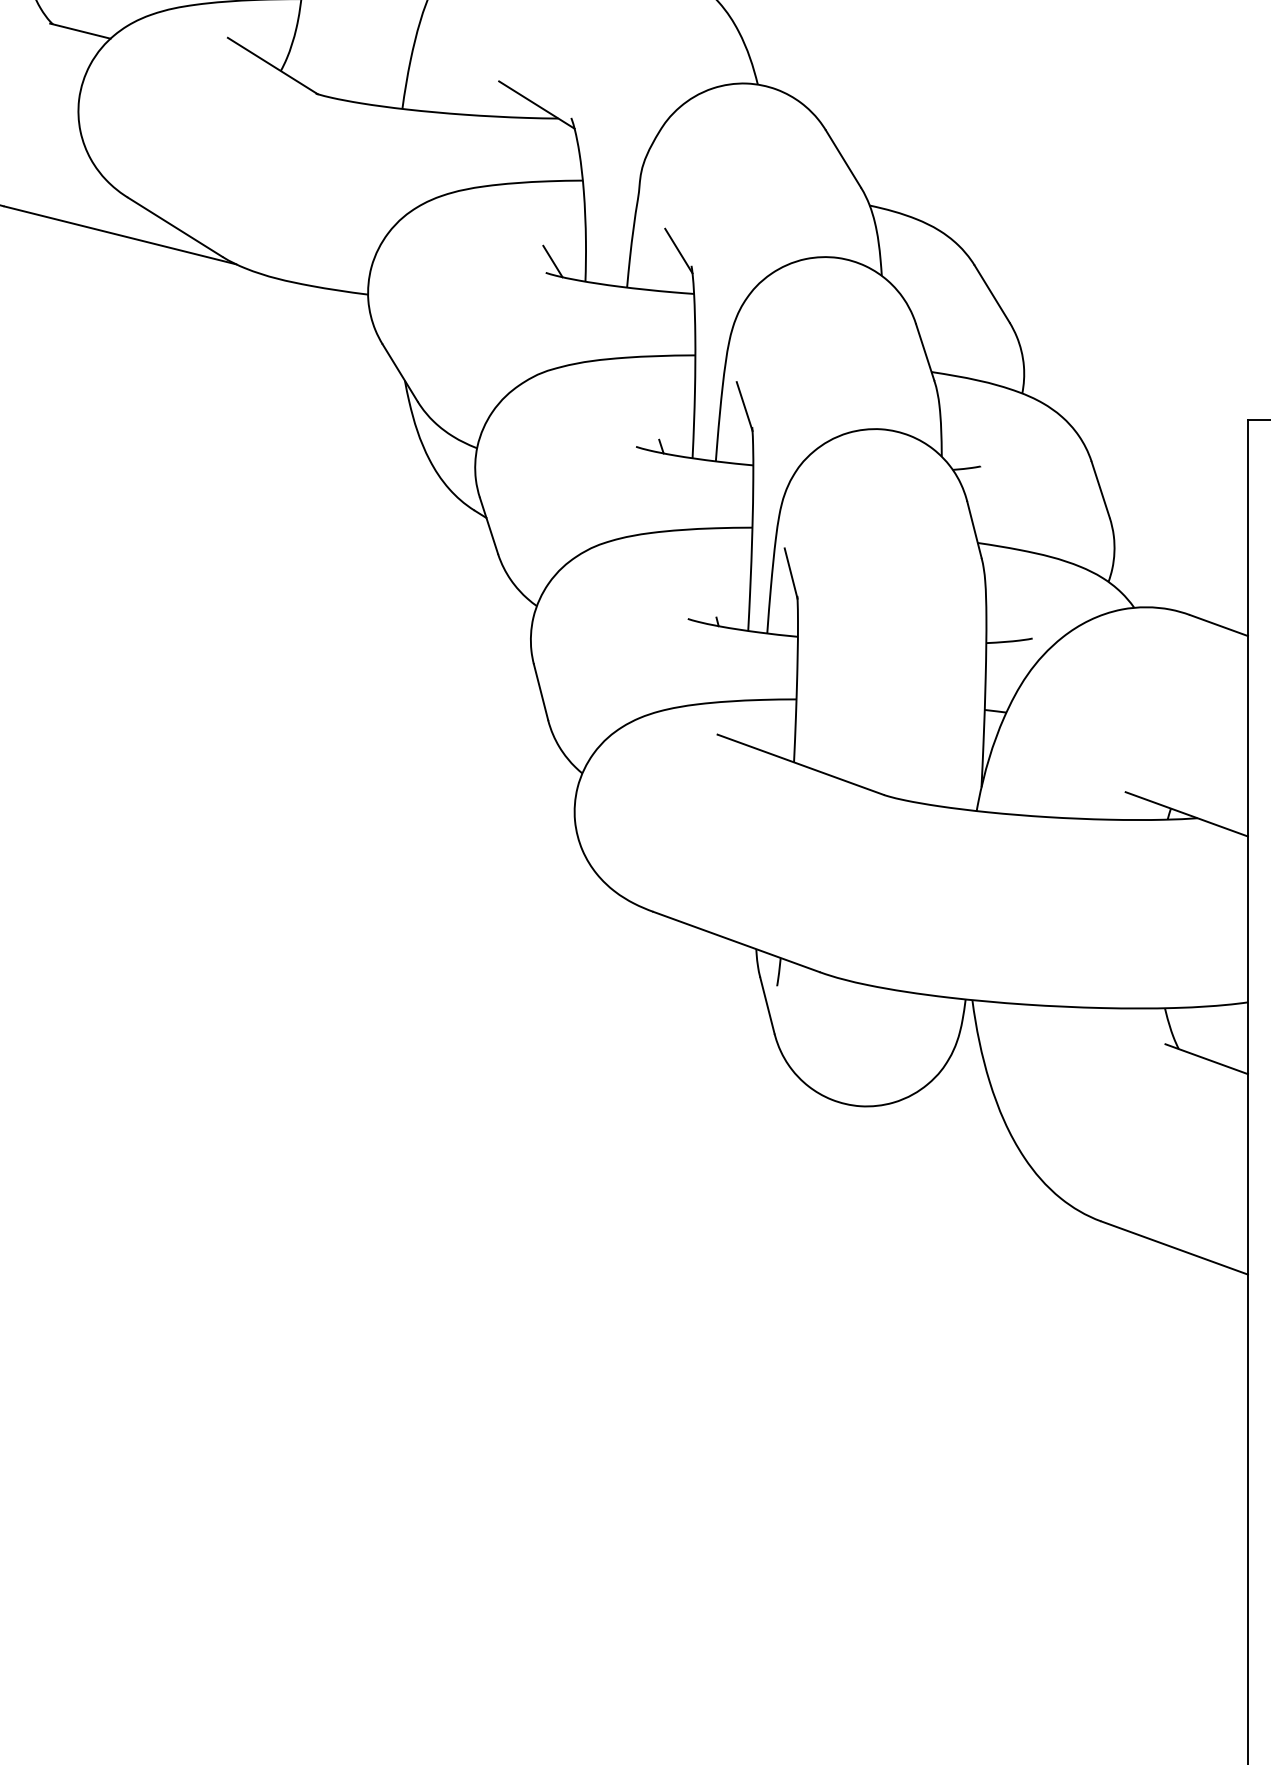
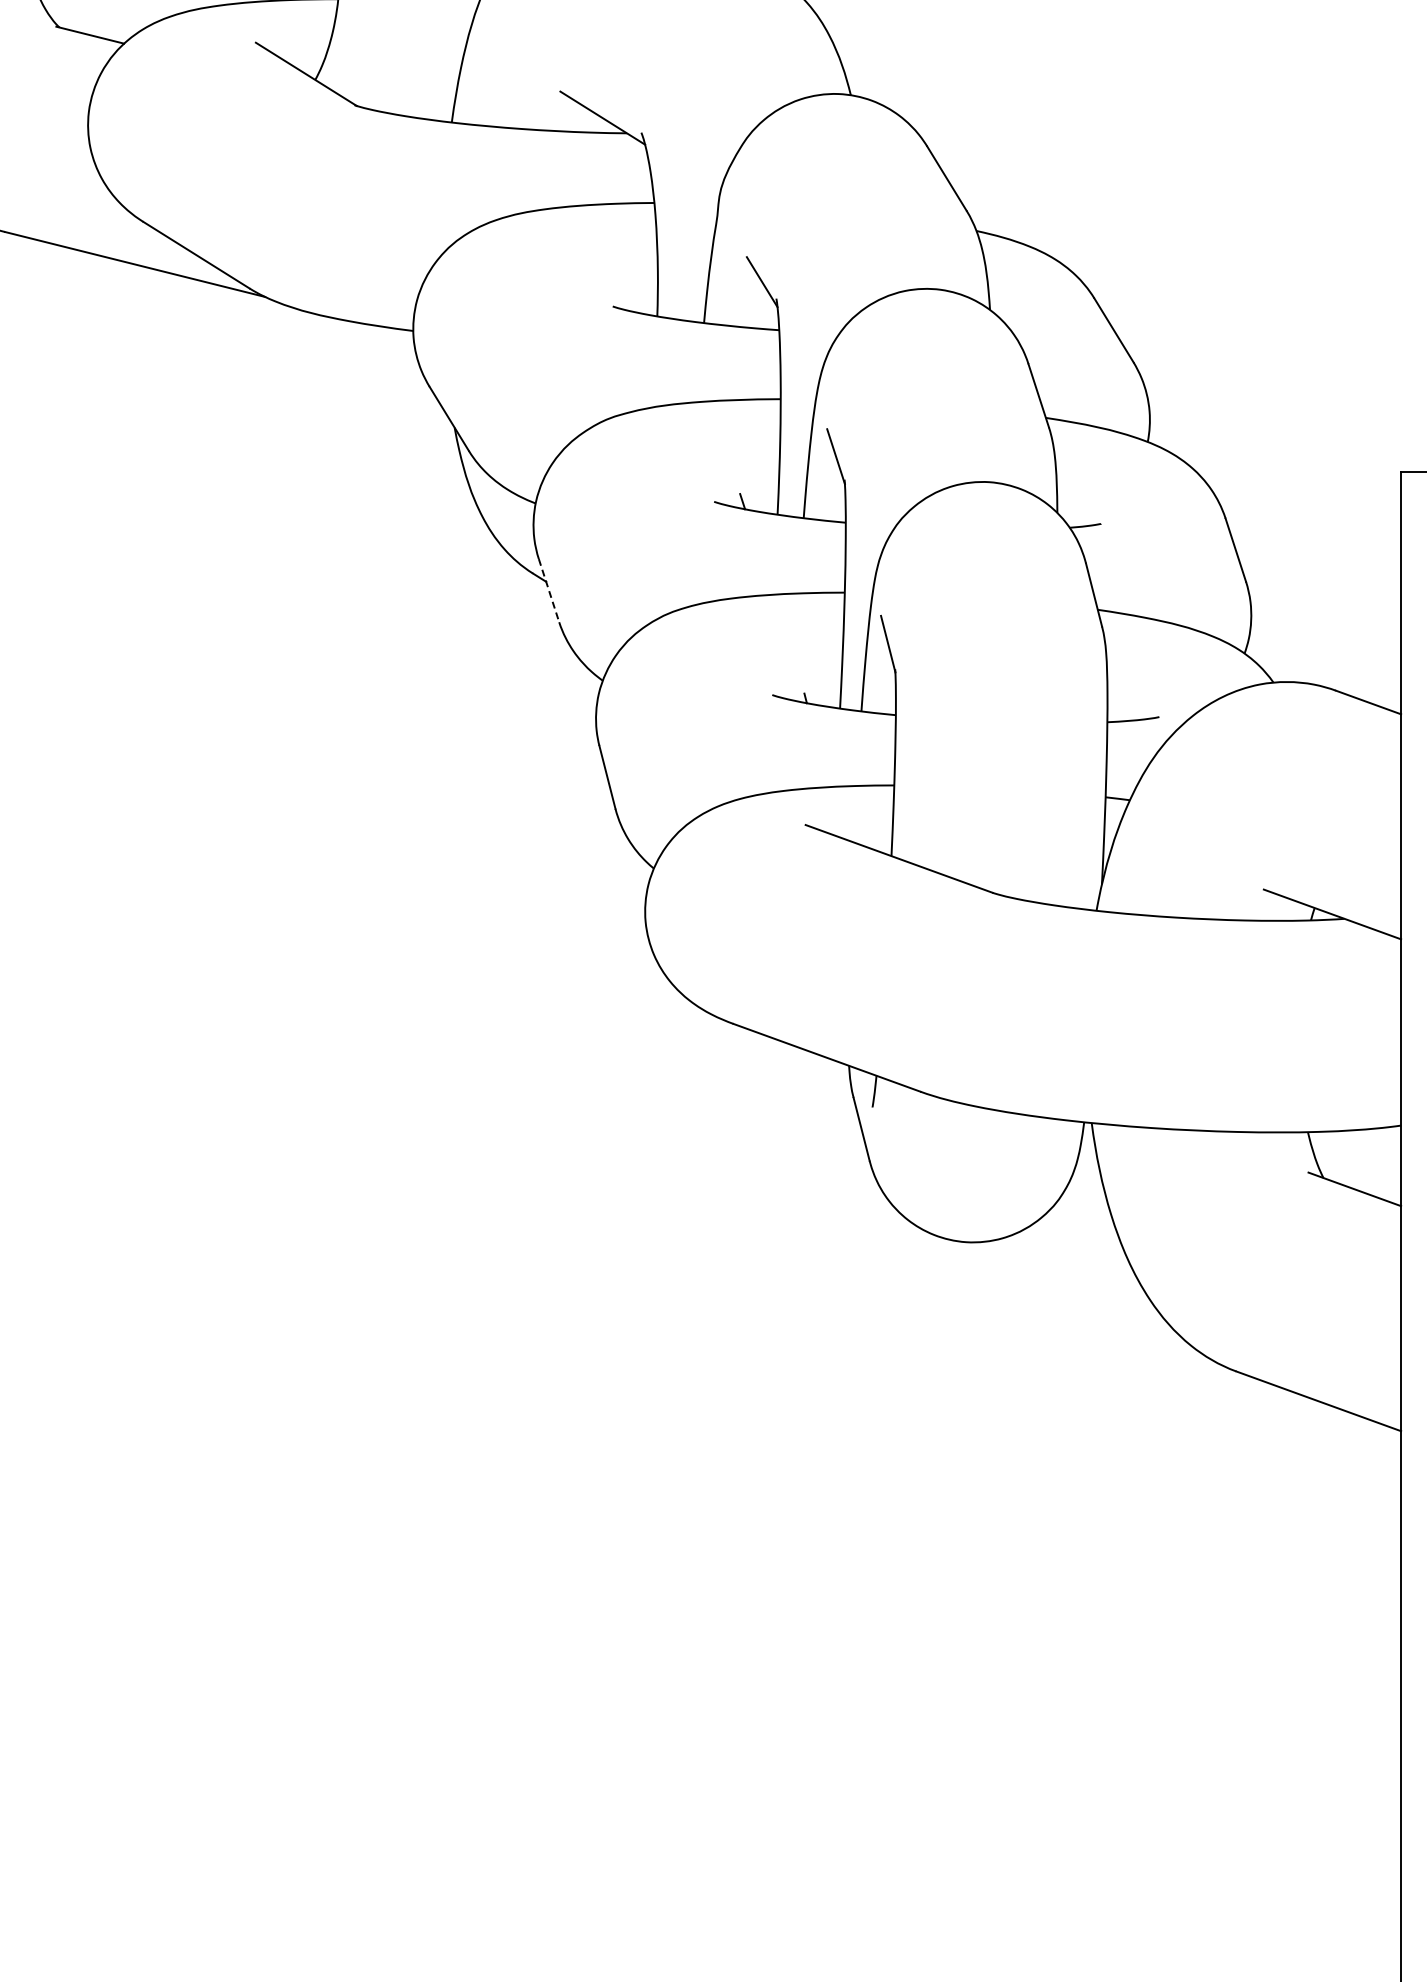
line: (552, 261) -> (620, 293), removed
line: (489, 526) -> (549, 591), solid -> dashed

